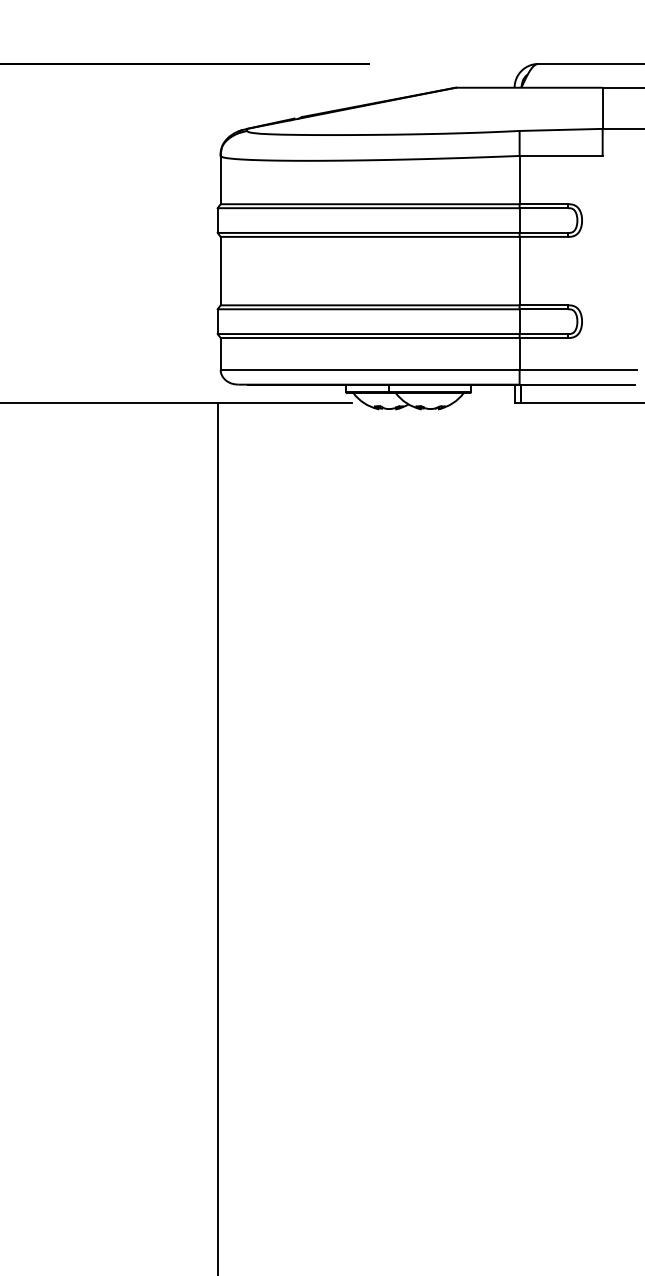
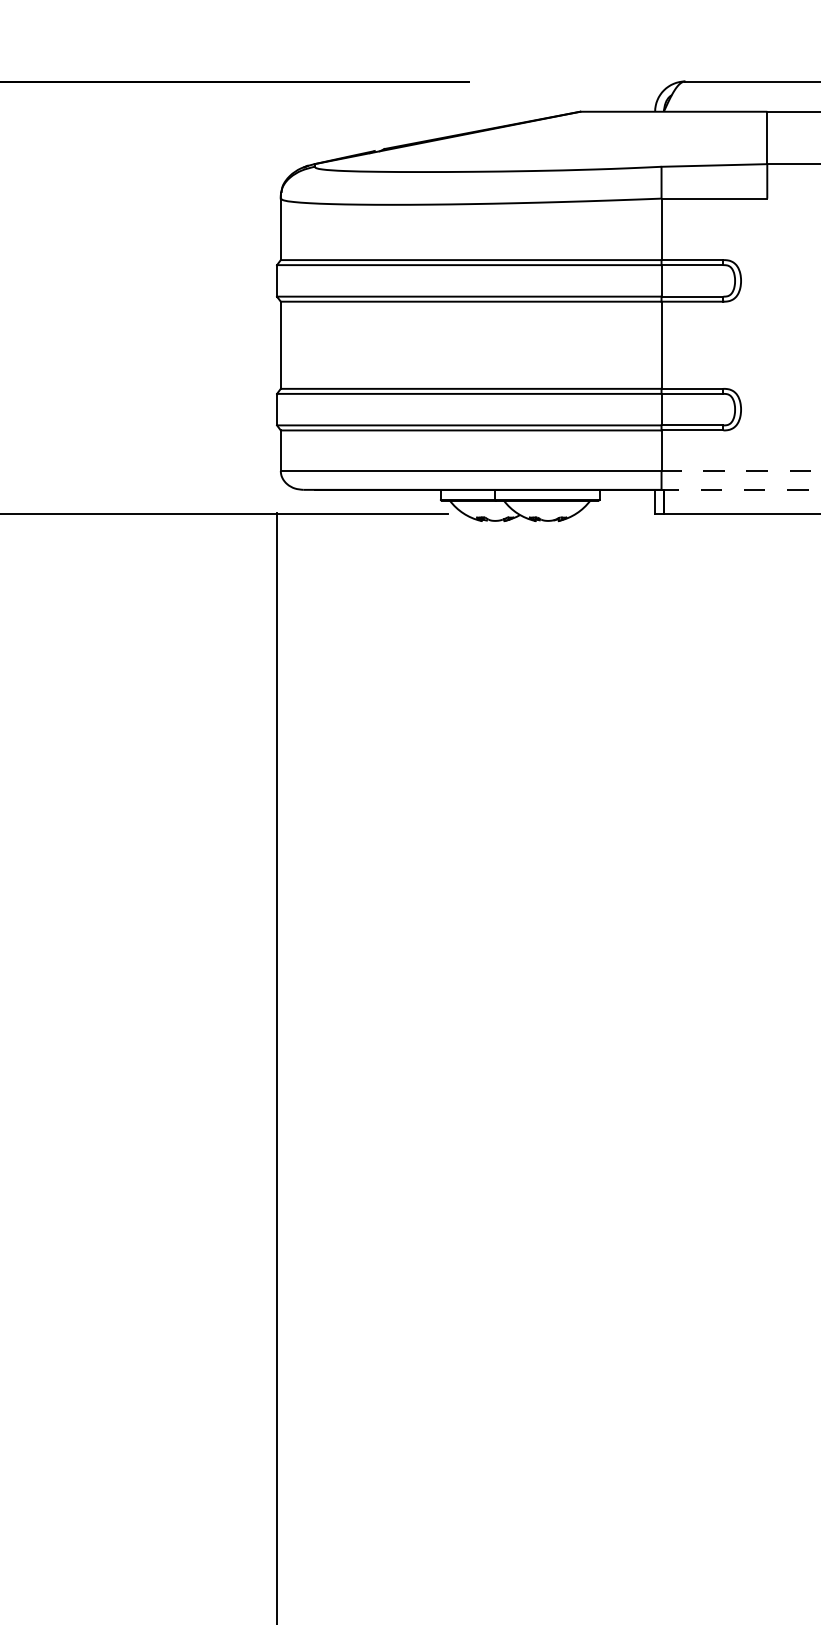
line: (578, 369) -> (736, 470), solid -> dashed
line: (577, 384) -> (735, 489), solid -> dashed

